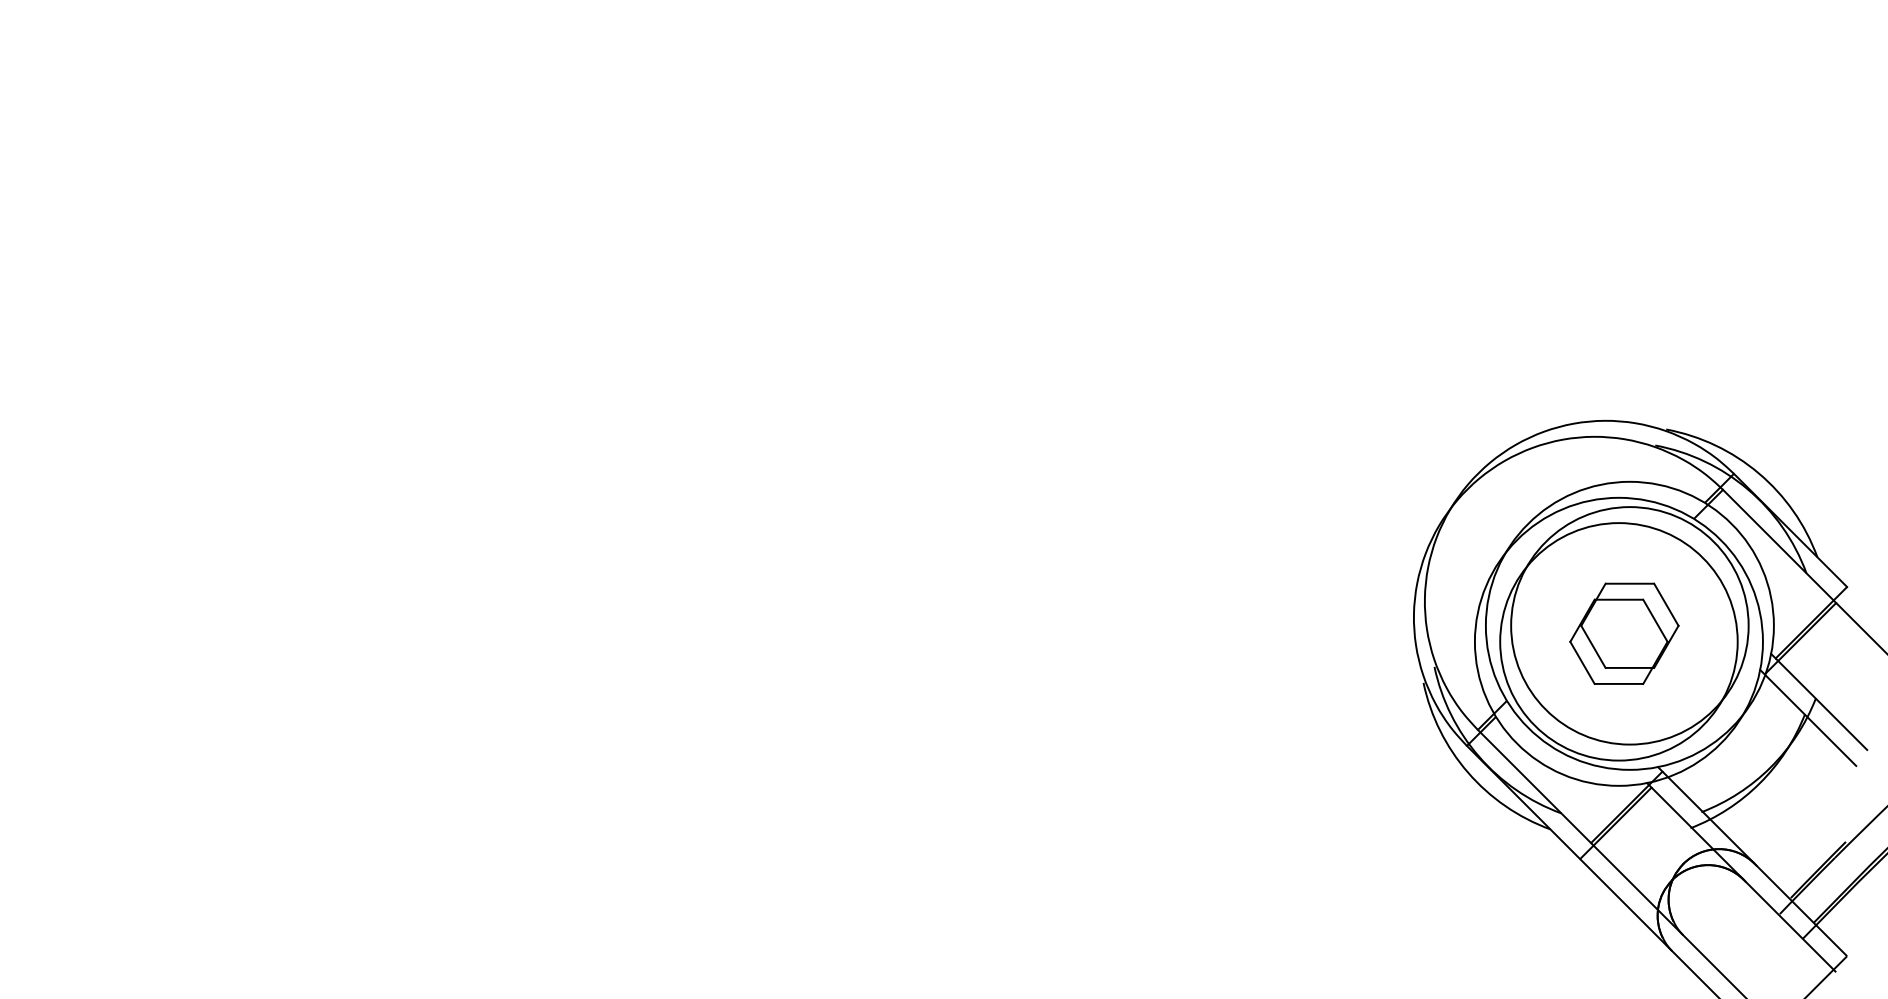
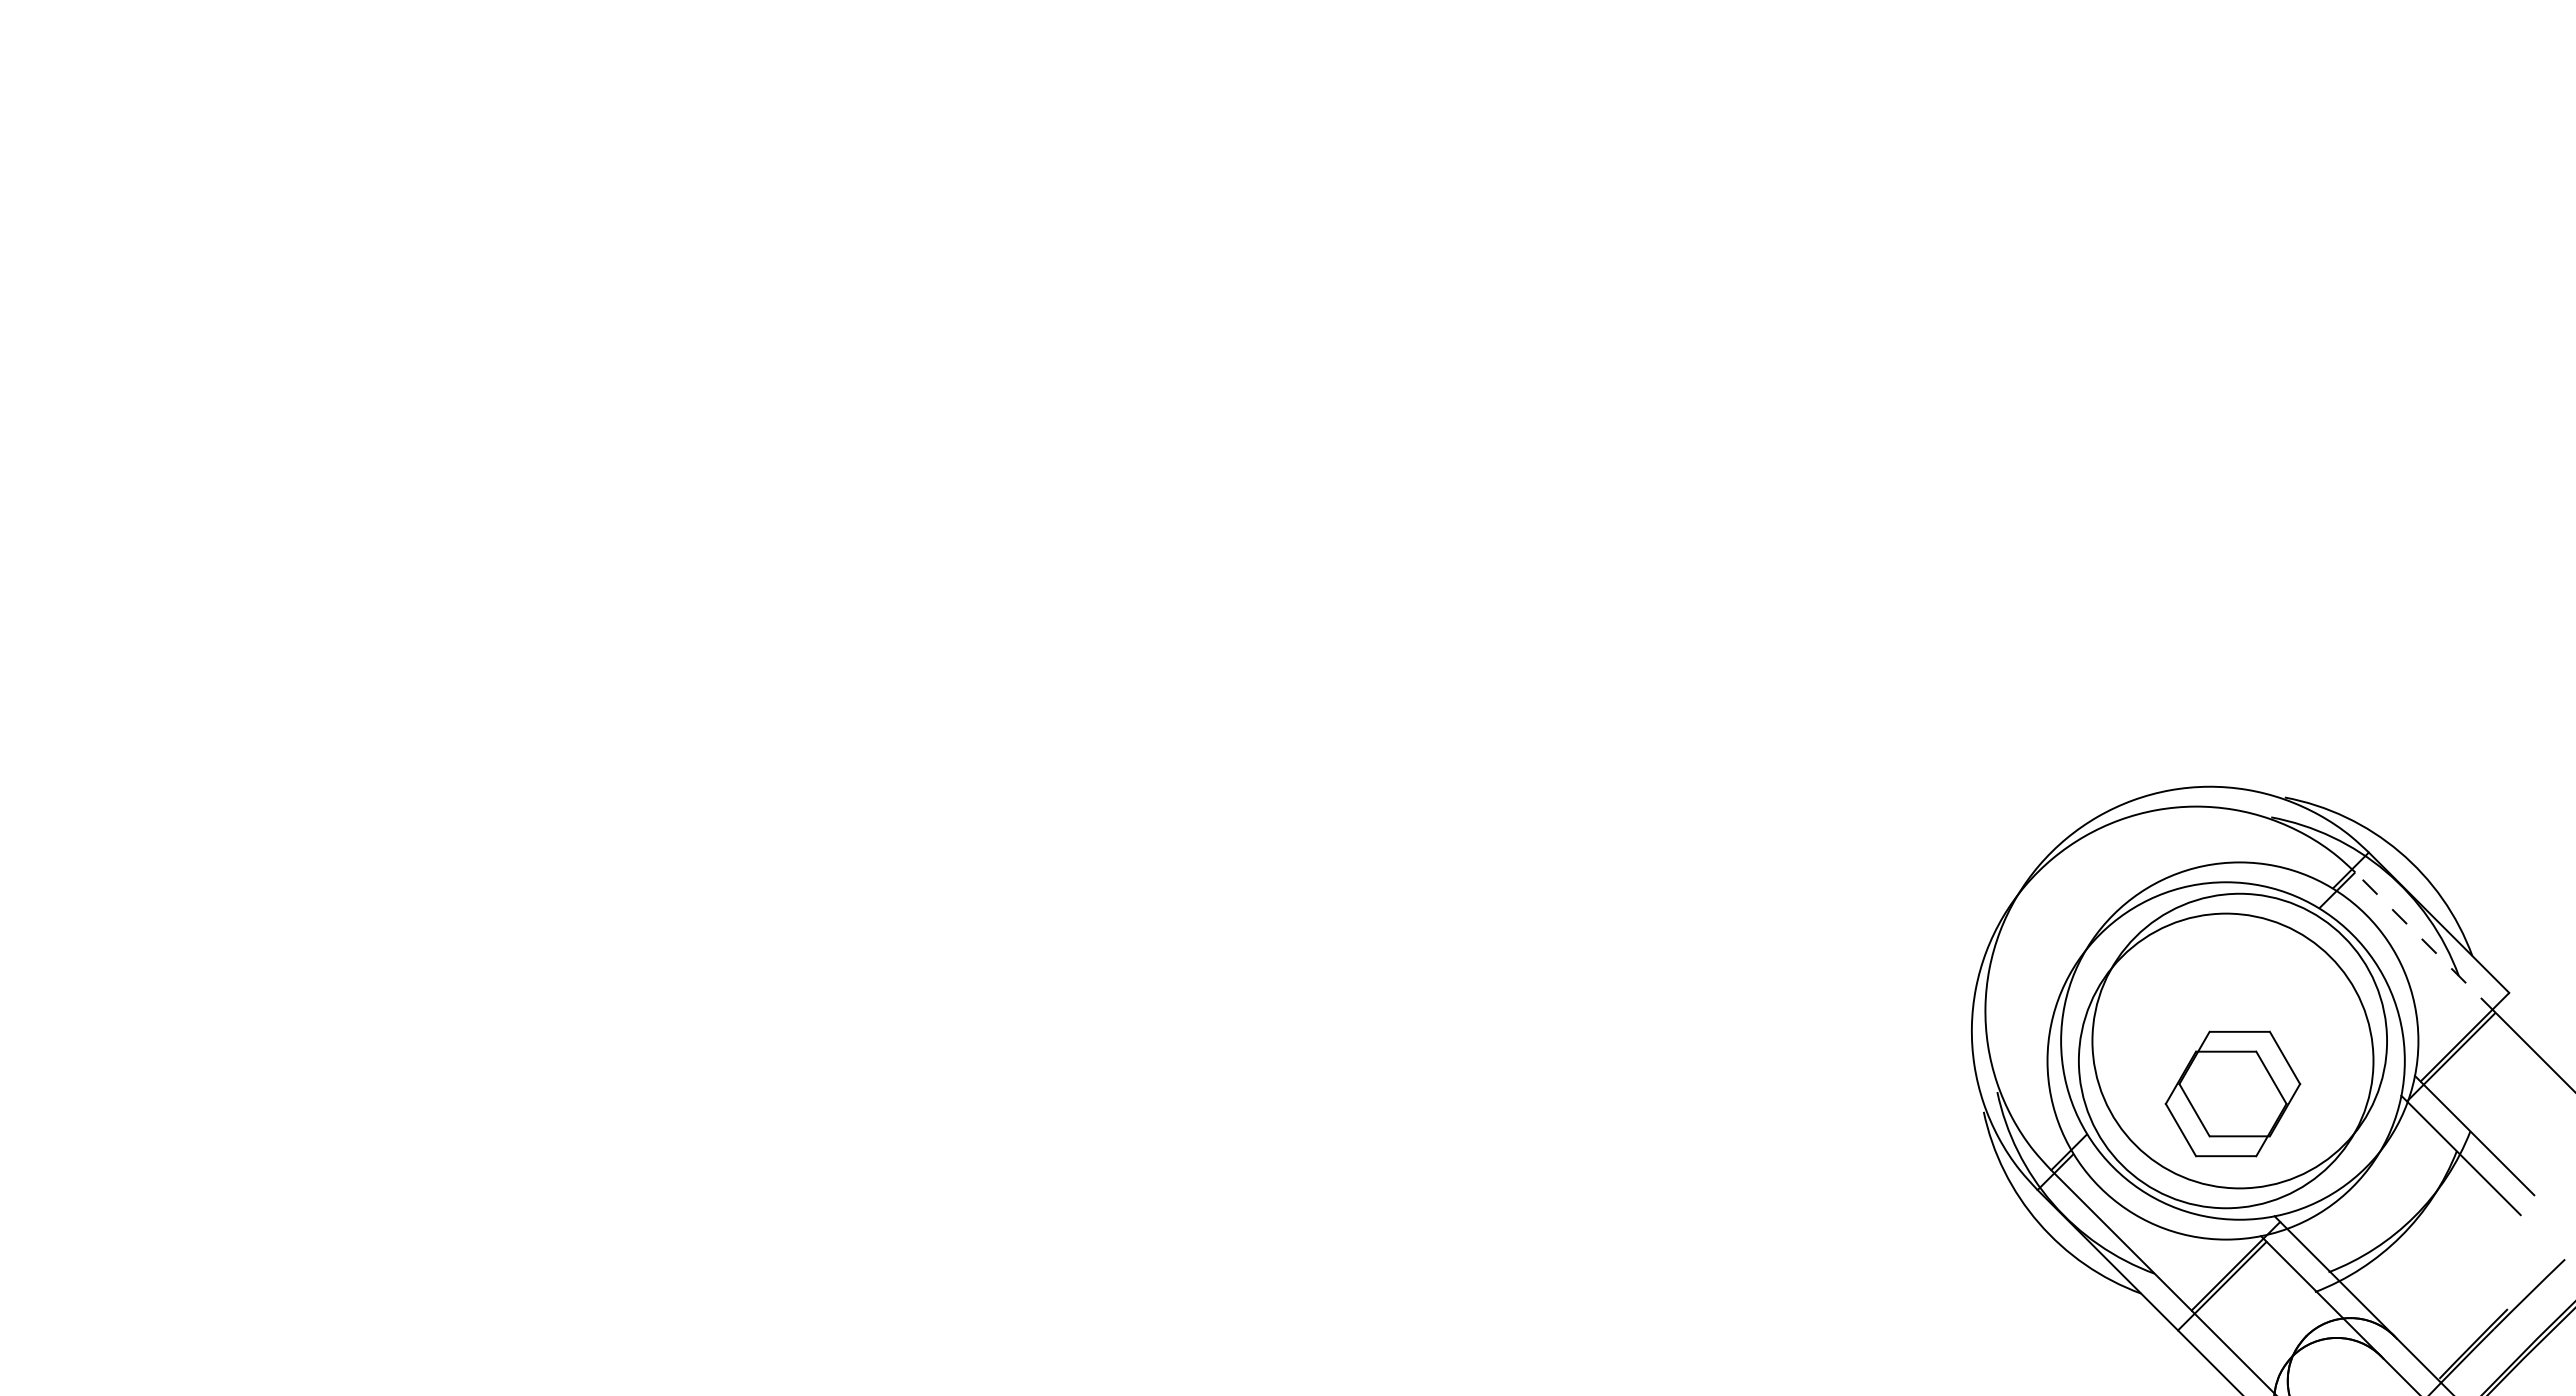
line: (1779, 546) -> (2425, 942), solid -> dashed
part: (1624, 633) -> (2232, 1093), moved

